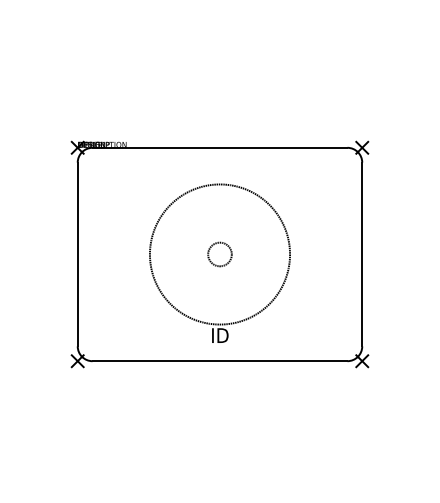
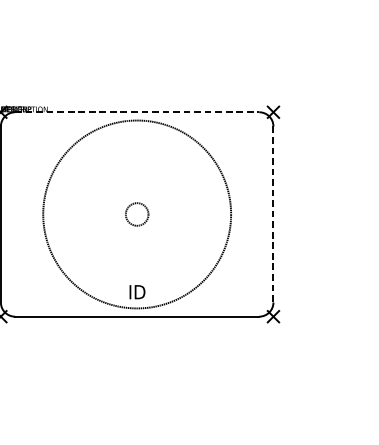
line: (220, 147) -> (137, 111), solid -> dashed
circle: (219, 254) -> (136, 214), size x1.4
line: (362, 254) -> (273, 214), solid -> dashed

